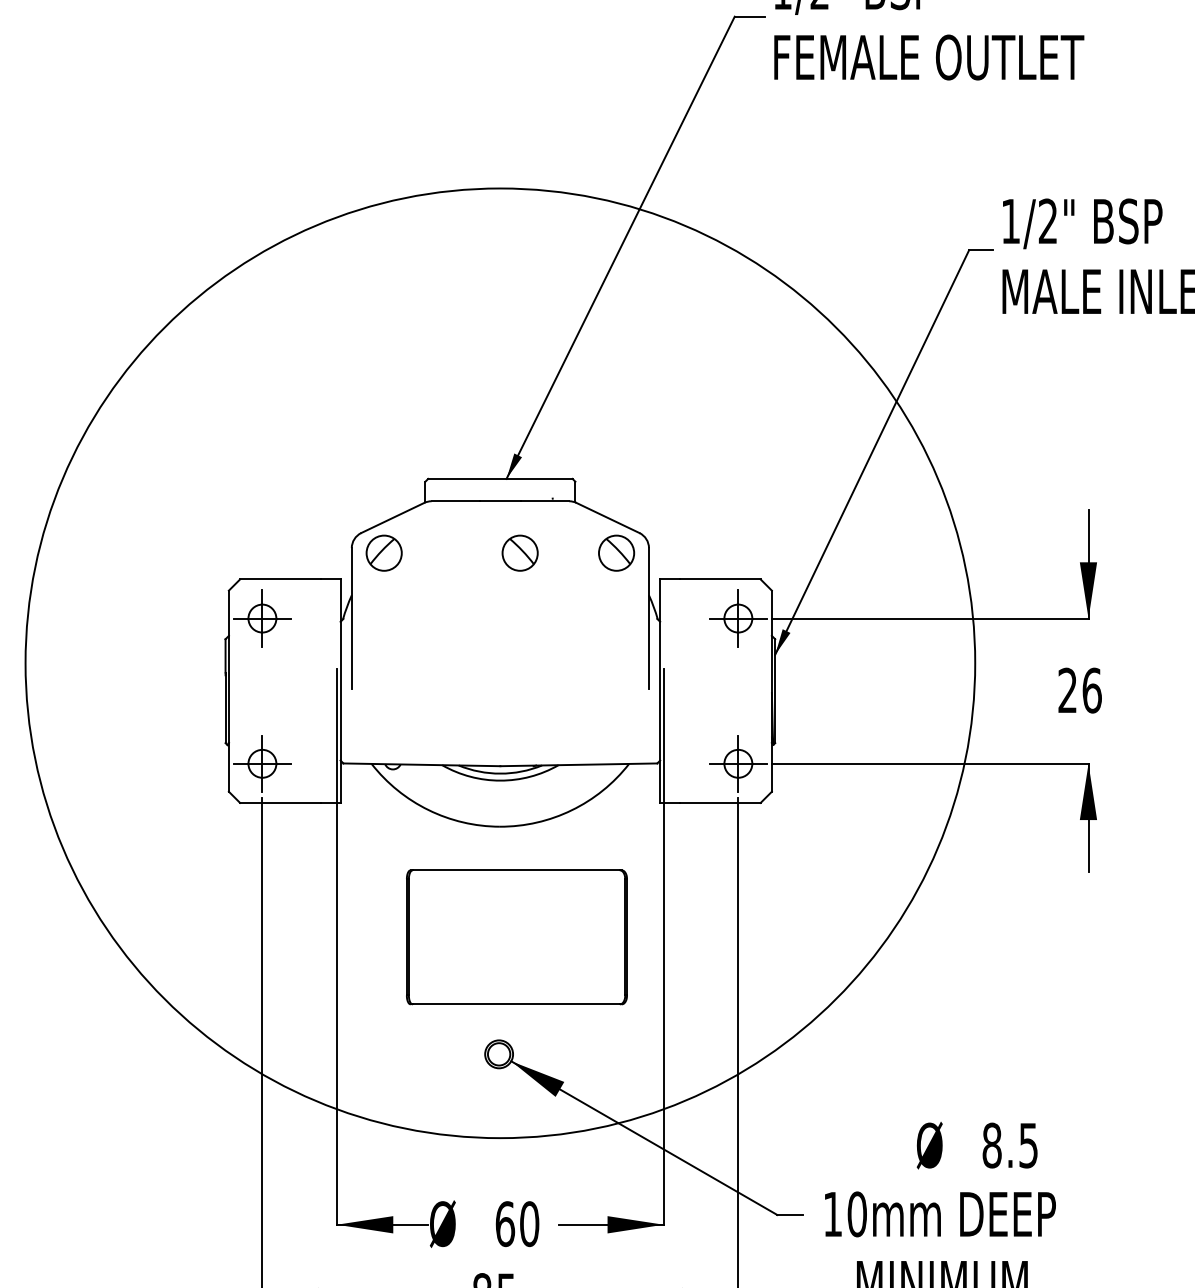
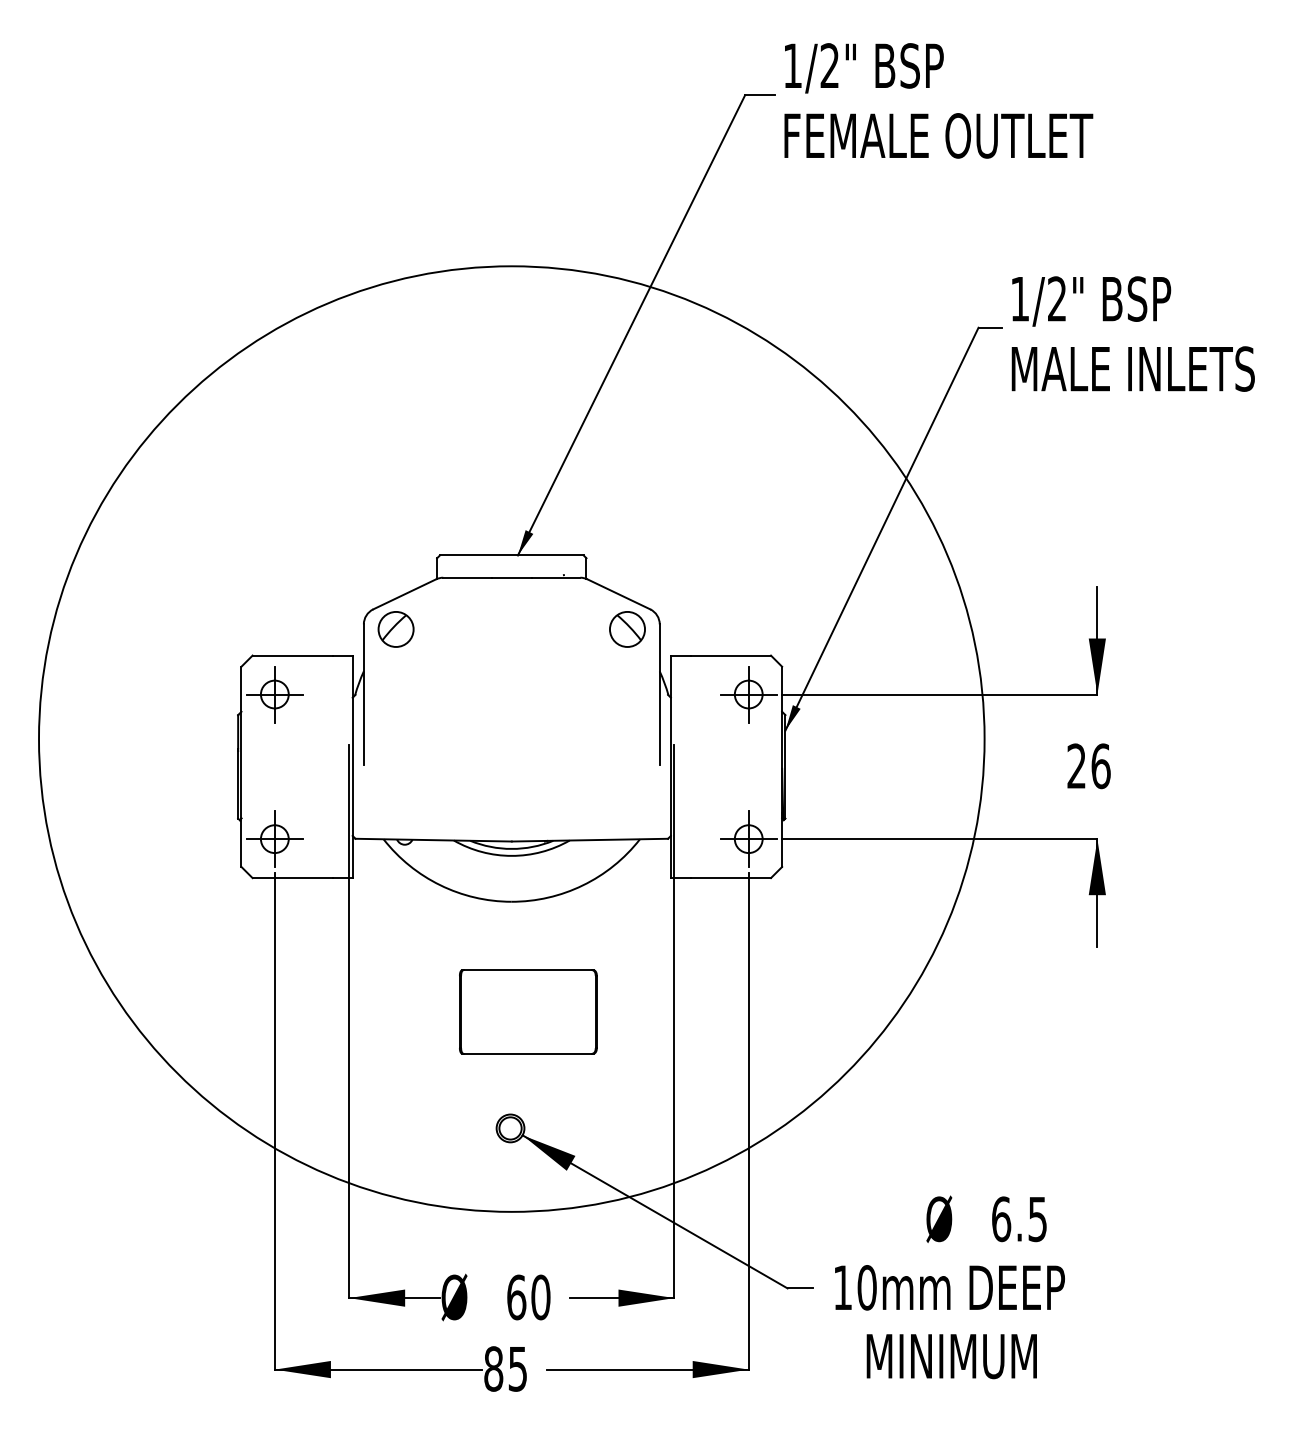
part: (520, 553) -> (531, 629), removed
part: (517, 936) -> (528, 1011), size x0.62
text: (992, 1144) -> (1001, 1218), 8.5 -> 6.5

